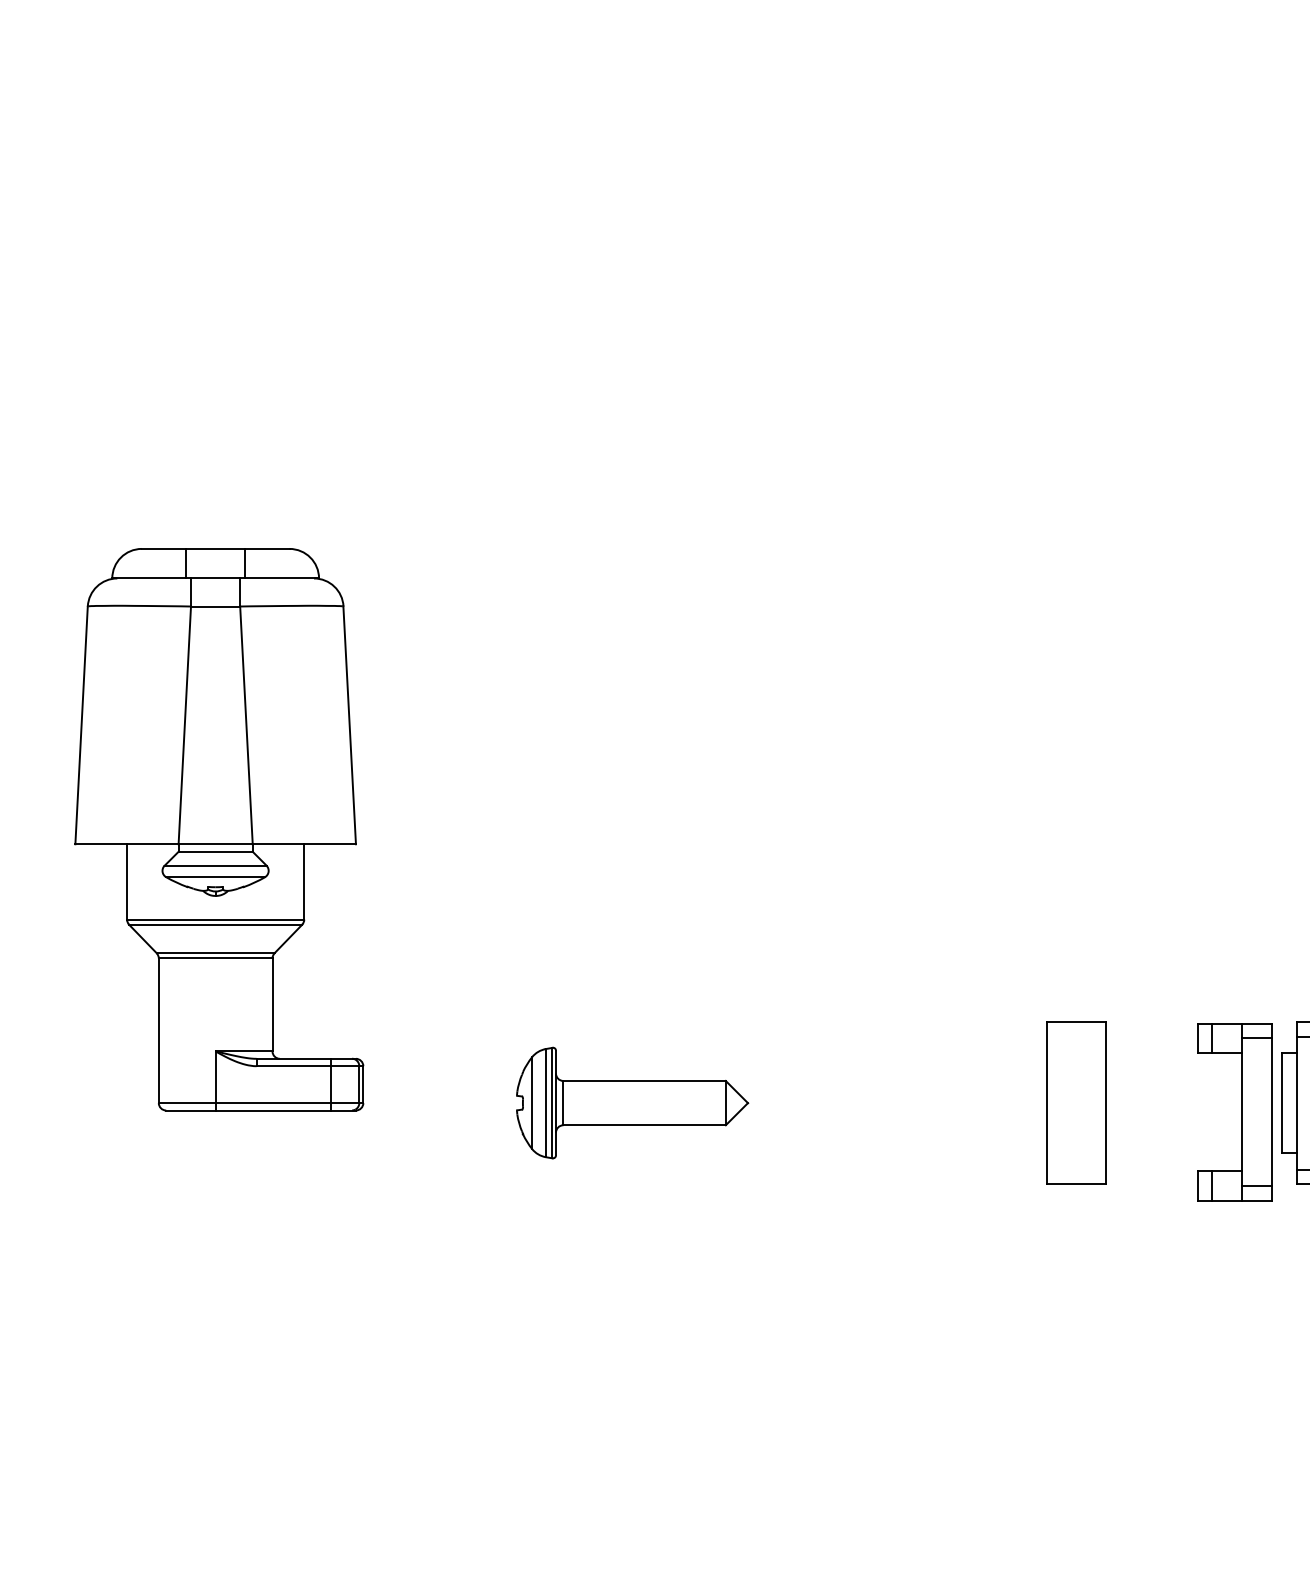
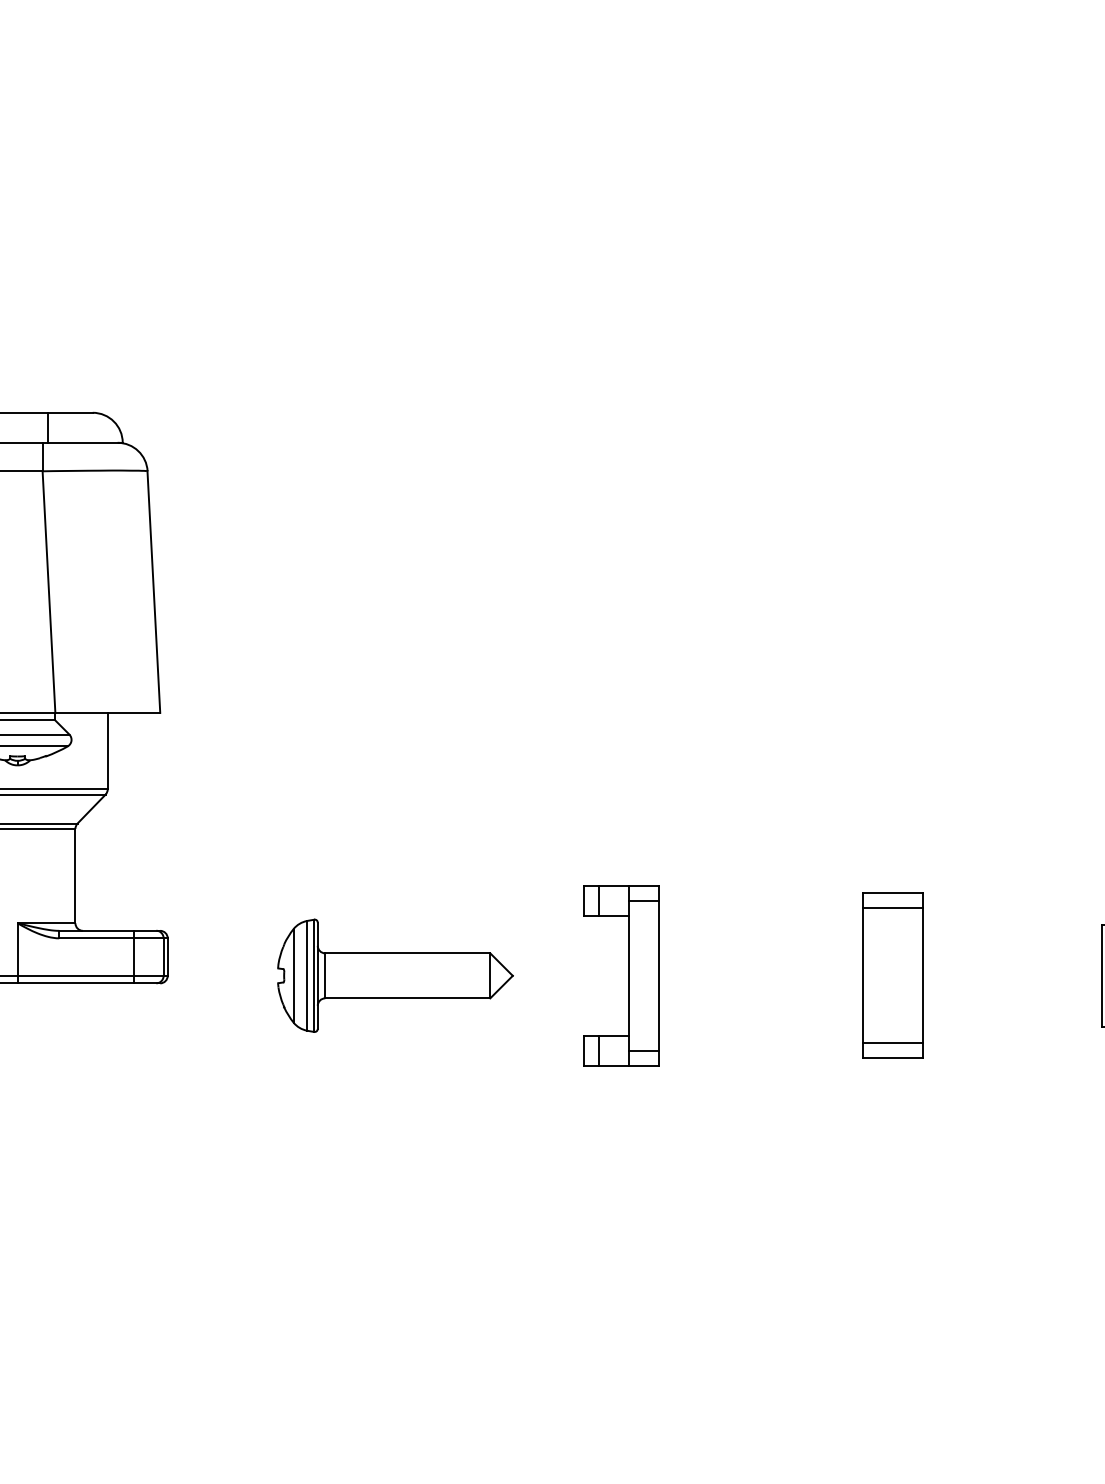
line: (1076, 1036) -> (892, 908), added
part: (632, 1102) -> (395, 975), moved
part: (1241, 1112) -> (628, 976), moved
line: (1076, 1169) -> (892, 1043), added

